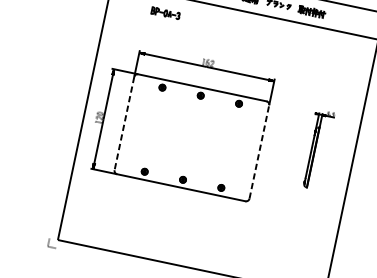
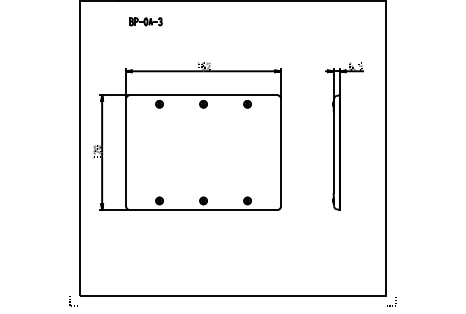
line: (124, 123) -> (126, 152), dashed -> solid
part: (317, 149) -> (344, 136), size x1.67
line: (259, 151) -> (281, 152), dashed -> solid

